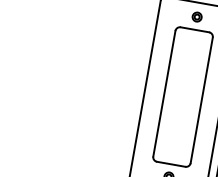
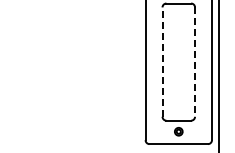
line: (164, 94) -> (162, 62), solid -> dashed
line: (202, 100) -> (195, 62), solid -> dashed

